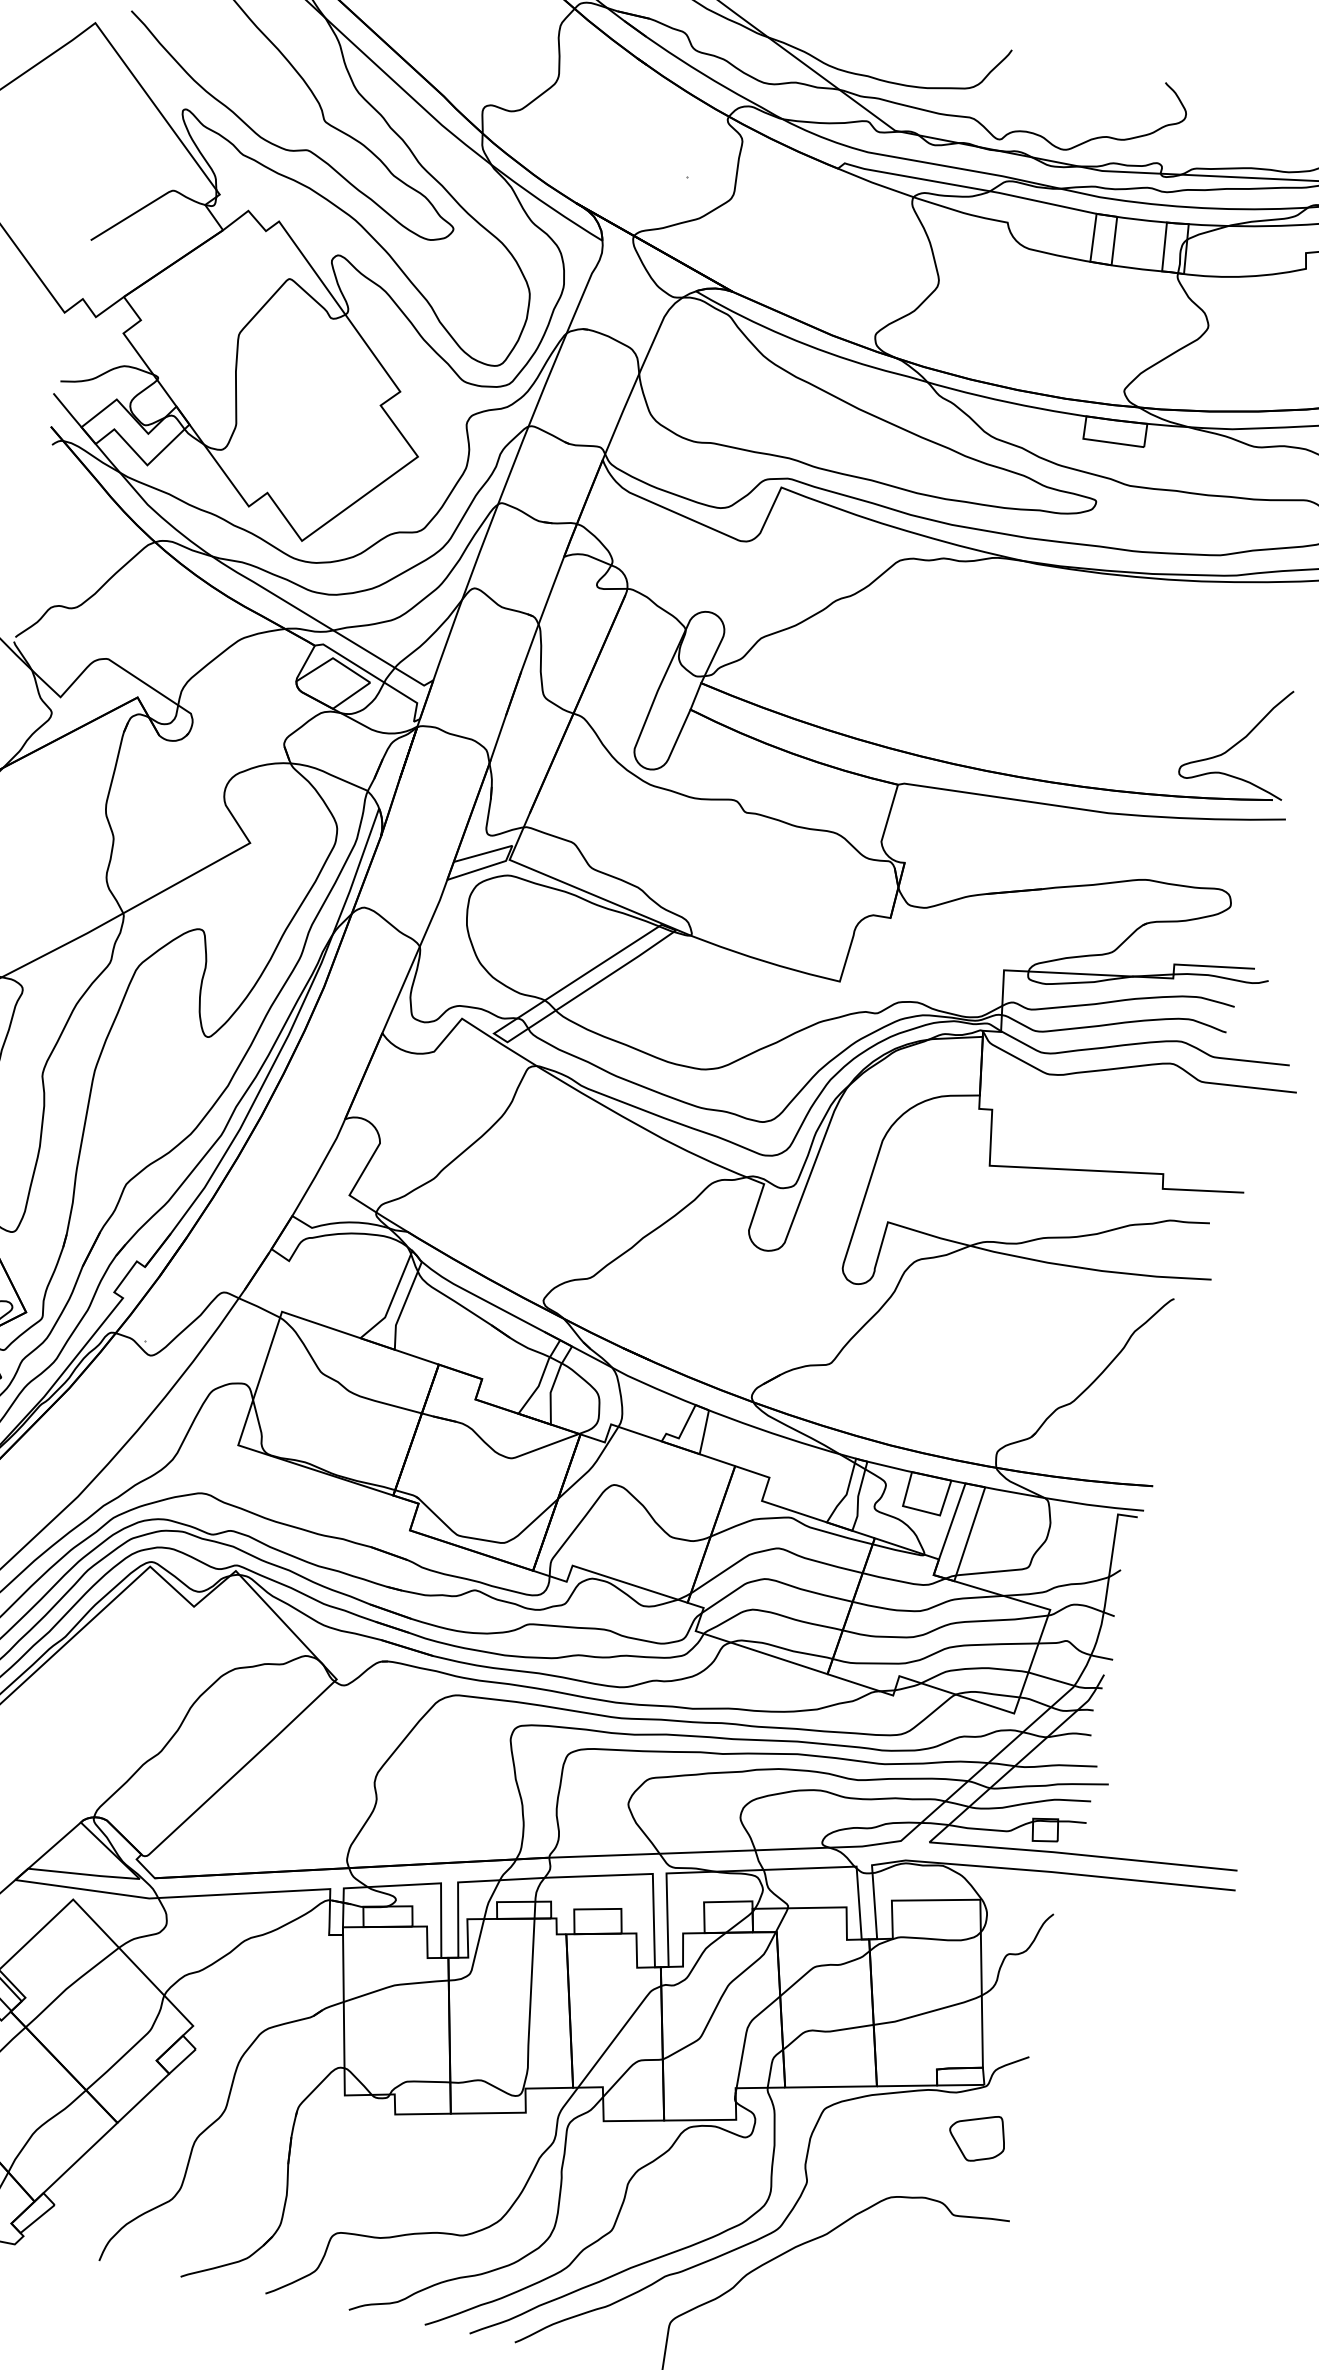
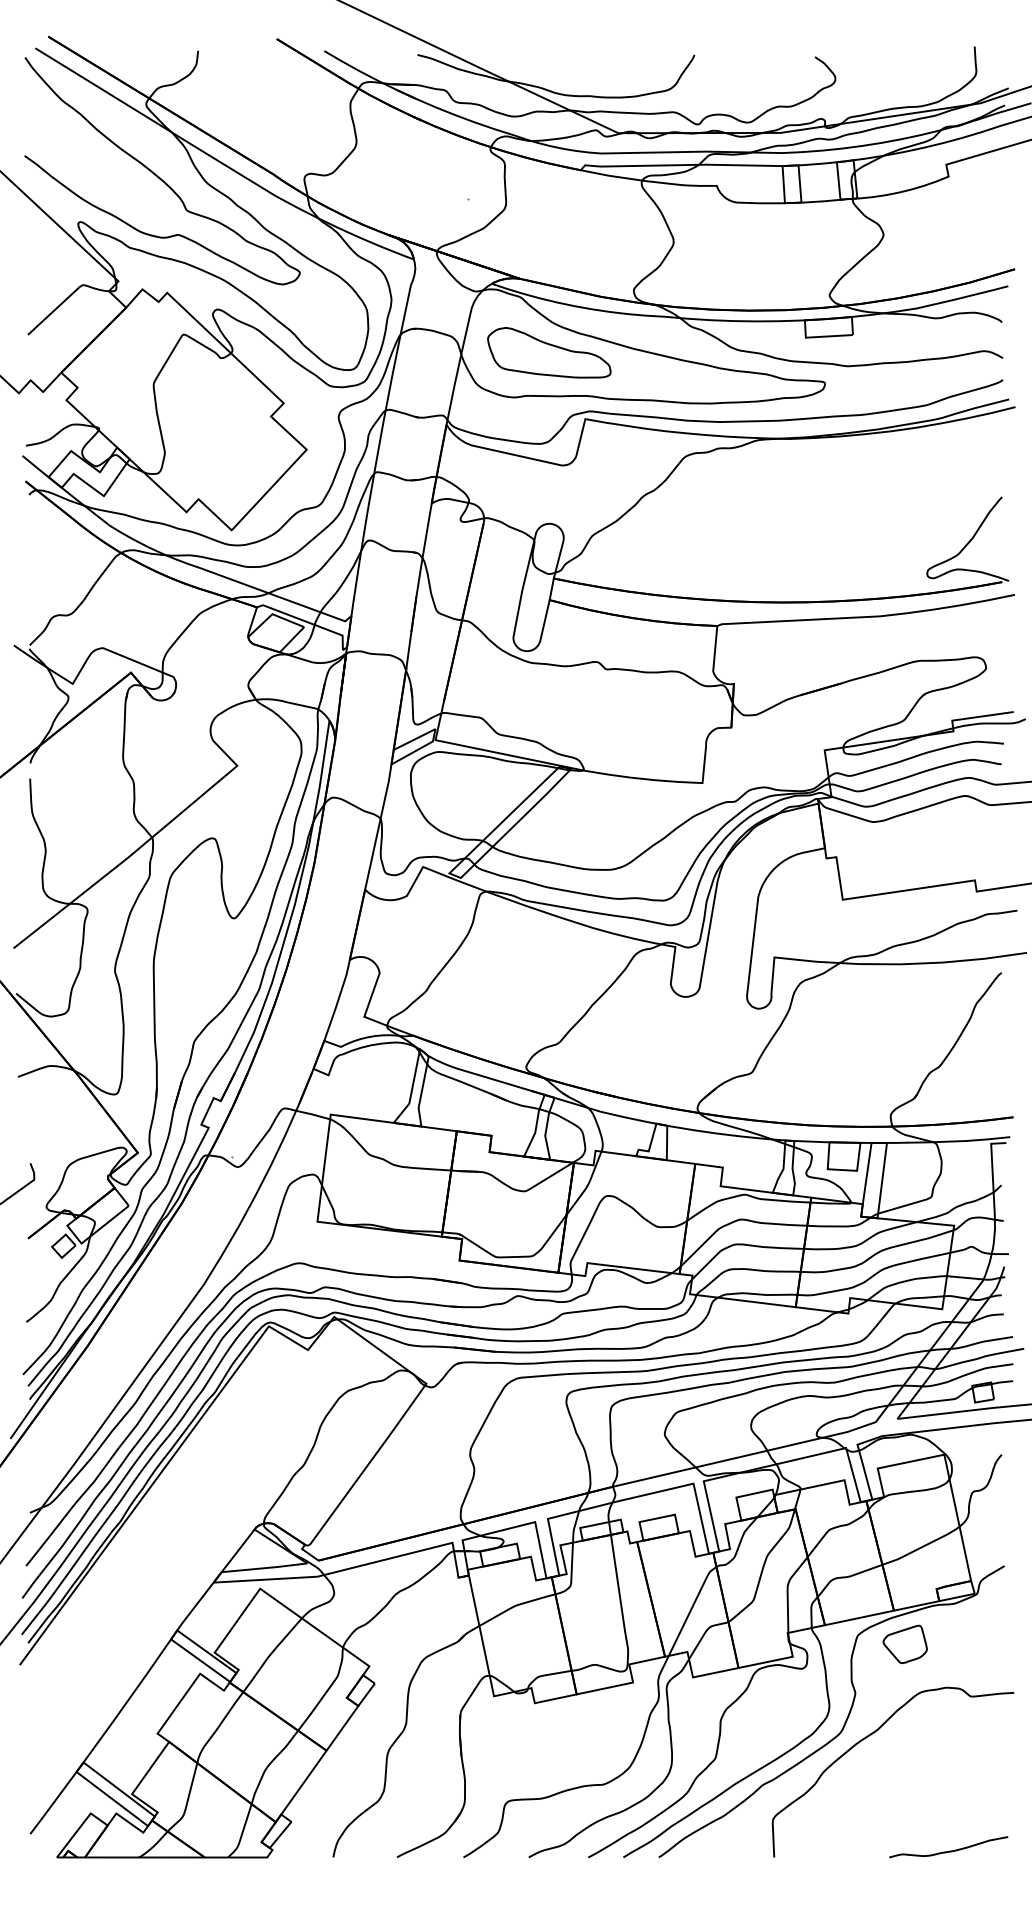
part: (752, 393) -> (549, 352), added
part: (976, 2136) -> (904, 1643), moved

